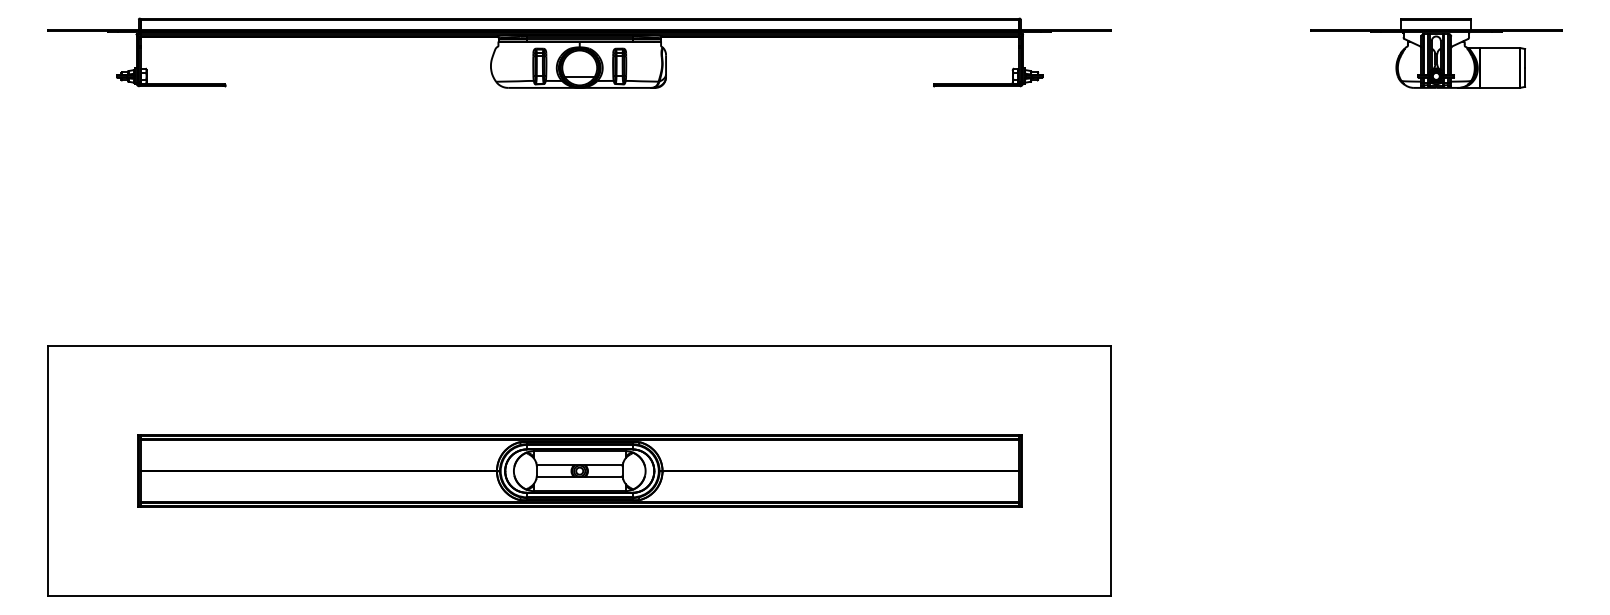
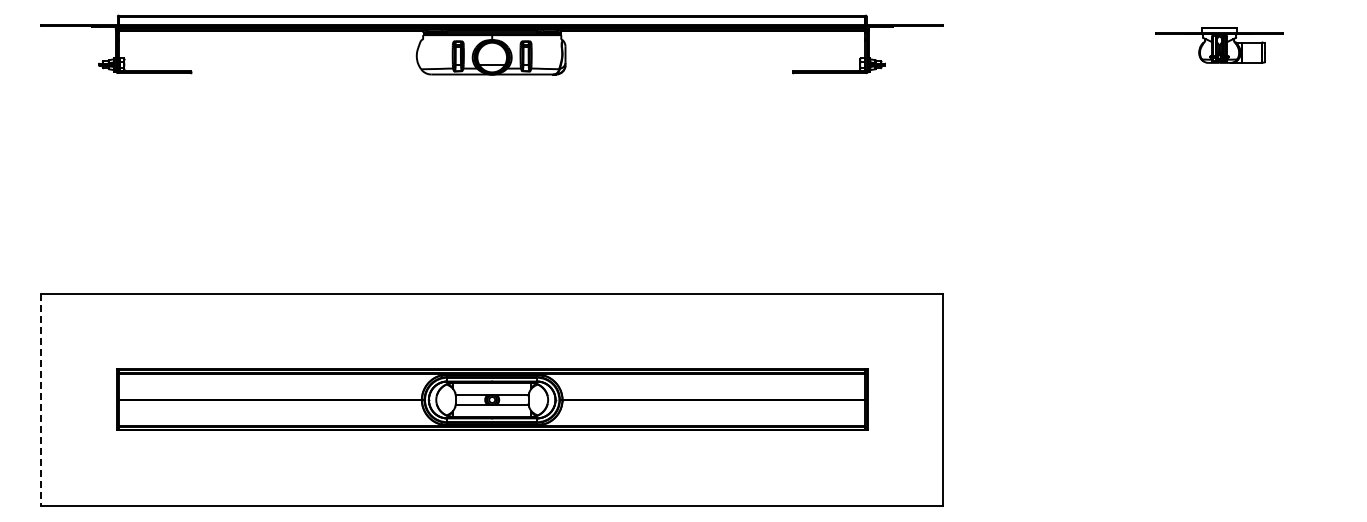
part: (1436, 53) -> (1219, 45), size x0.6
line: (49, 471) -> (41, 400), solid -> dashed

